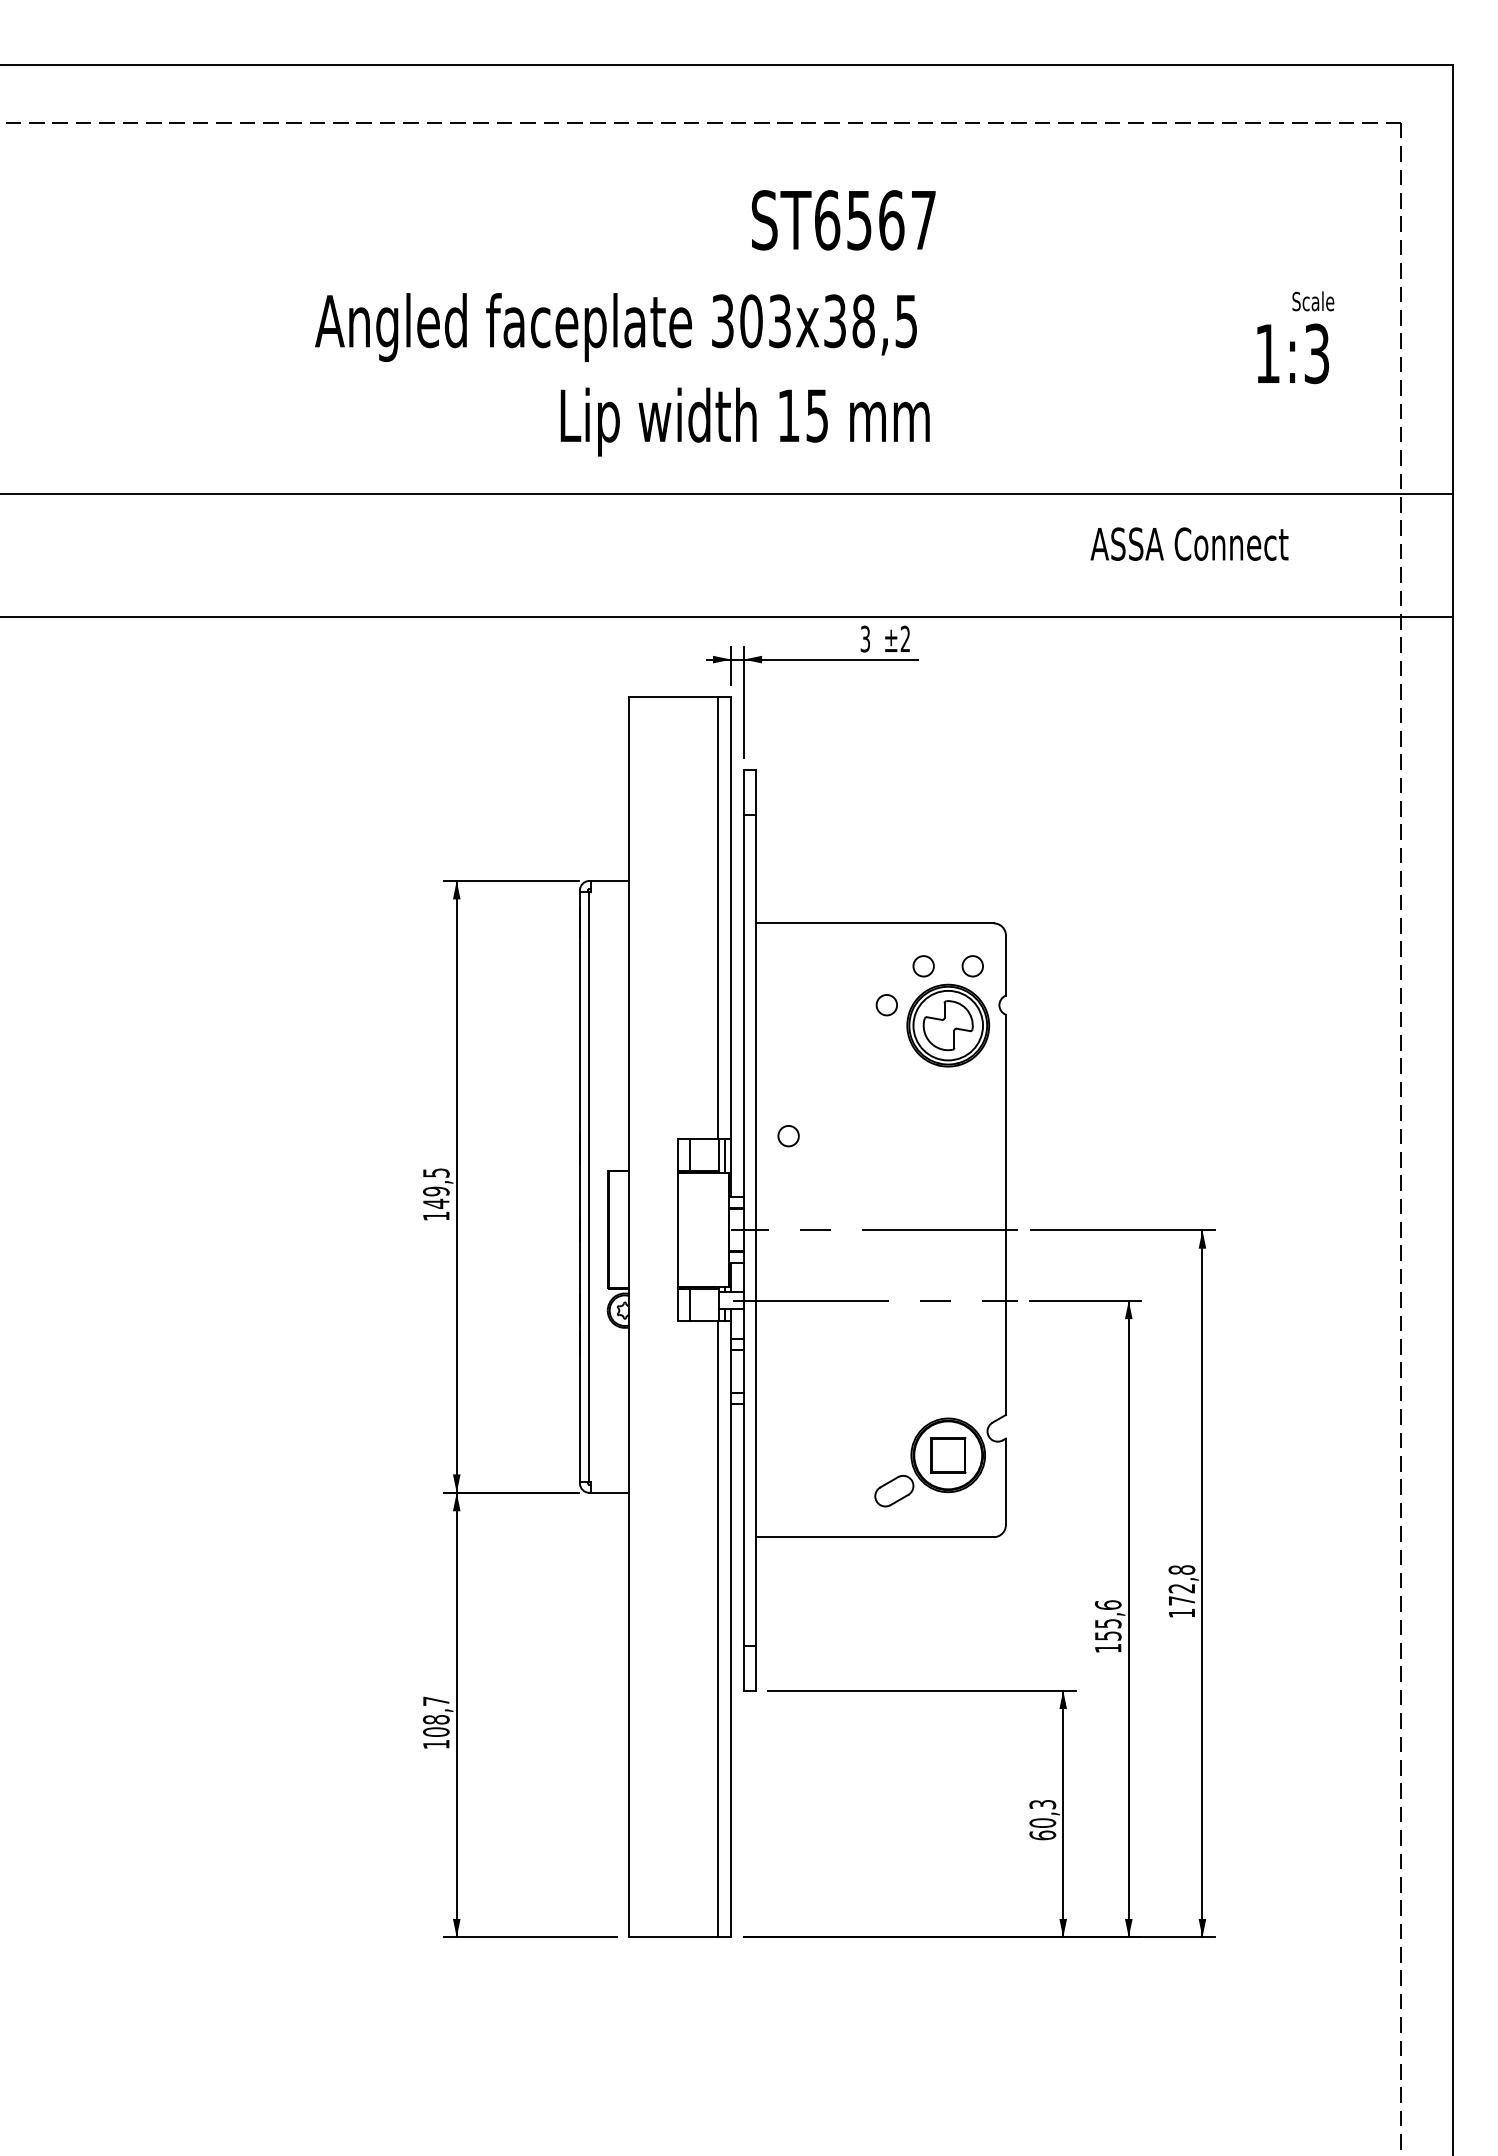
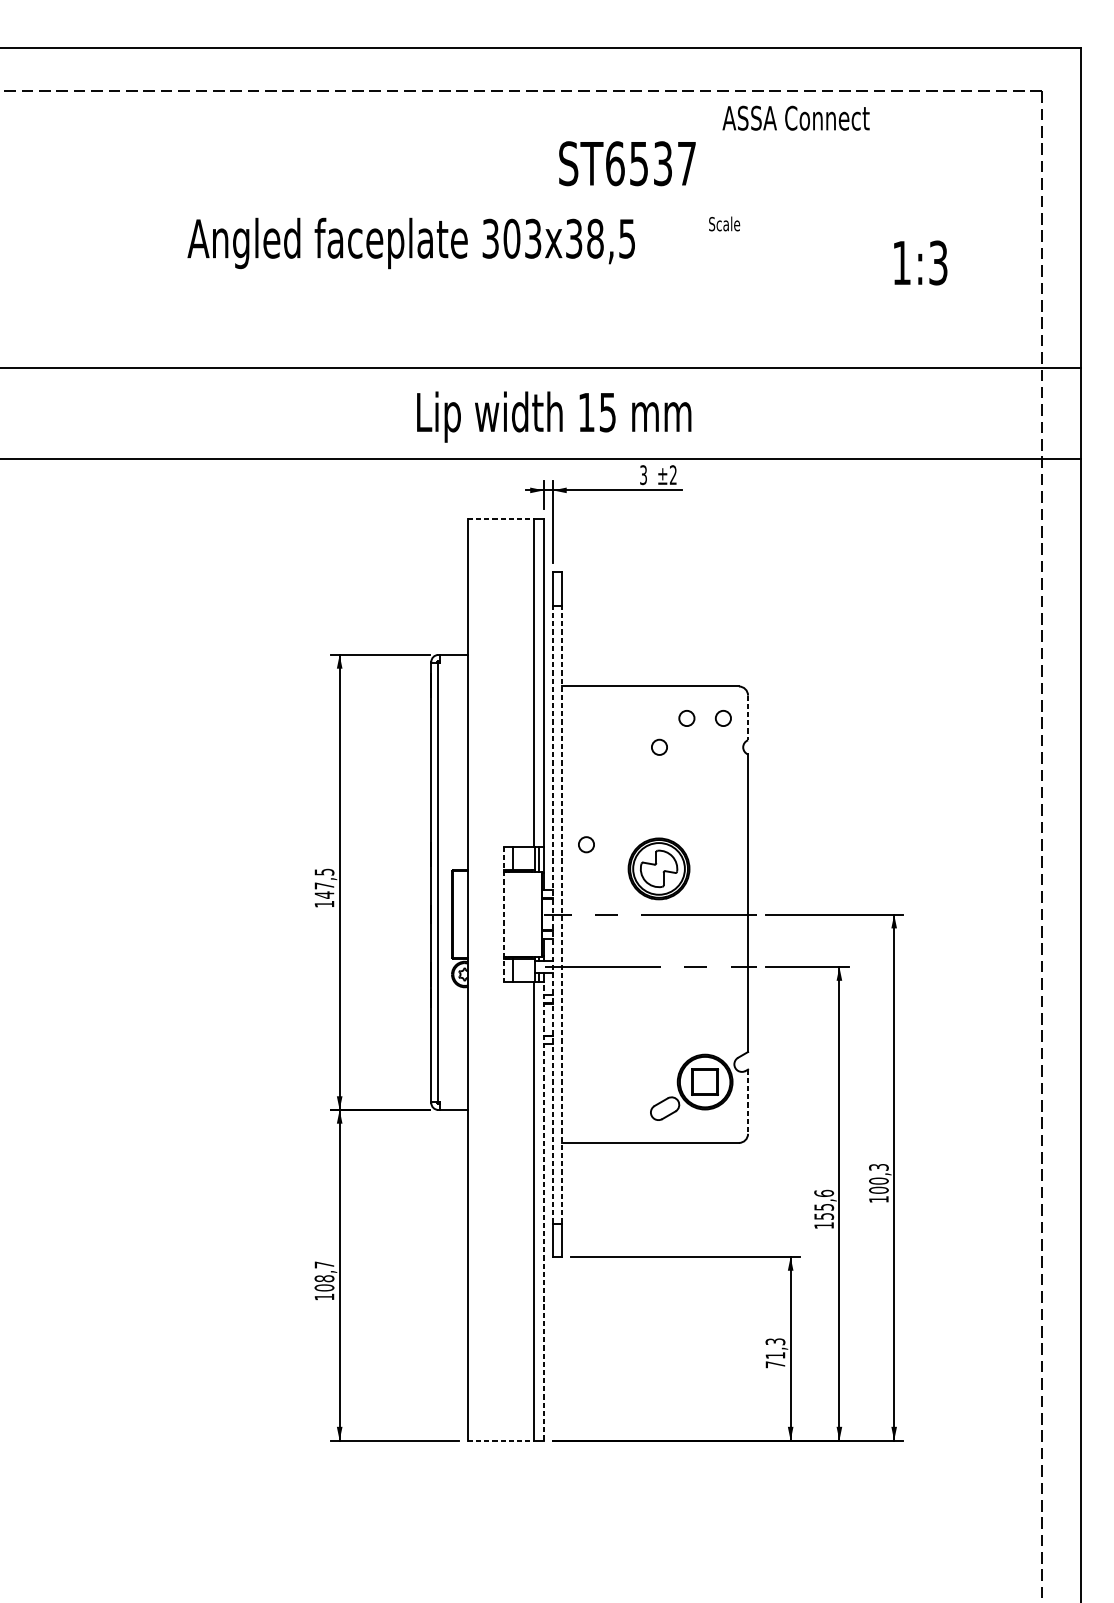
text: (891, 220) -> (662, 163), ST6567 -> ST6537
text: (1313, 301) -> (724, 224), moved
text: (615, 327) -> (410, 243), moved
text: (1292, 353) -> (920, 262), moved
text: (744, 421) -> (553, 416), moved
text: (1189, 543) -> (796, 117), moved
line: (673, 697) -> (500, 518), solid -> dashed
line: (1005, 966) -> (747, 718), solid -> dashed
part: (948, 1025) -> (659, 868), moved
text: (436, 1191) -> (324, 885), 149,5 -> 147,5
line: (743, 1229) -> (552, 914), solid -> dashed
line: (755, 1229) -> (561, 914), solid -> dashed
line: (678, 1230) -> (504, 914), solid -> dashed
line: (1005, 1482) -> (747, 1102), solid -> dashed
text: (1181, 1585) -> (878, 1178), 172,8 -> 100,3
line: (731, 1628) -> (543, 1210), solid -> dashed
text: (1042, 1829) -> (775, 1360), 60,3 -> 71,3
line: (673, 1937) -> (500, 1440), solid -> dashed

